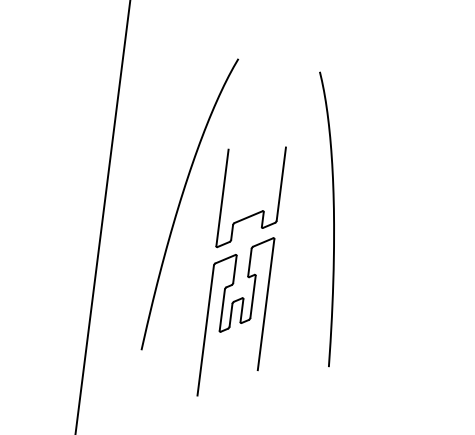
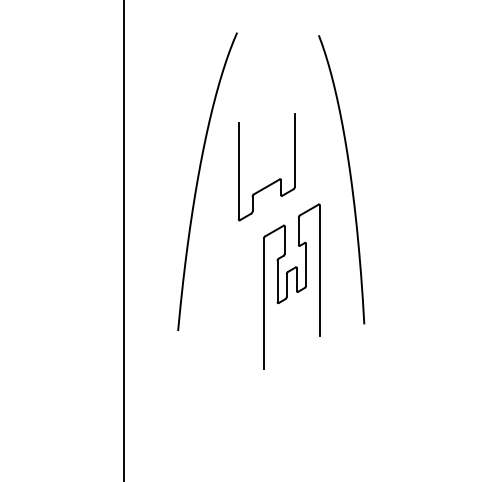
part: (235, 316) -> (291, 286), moved

